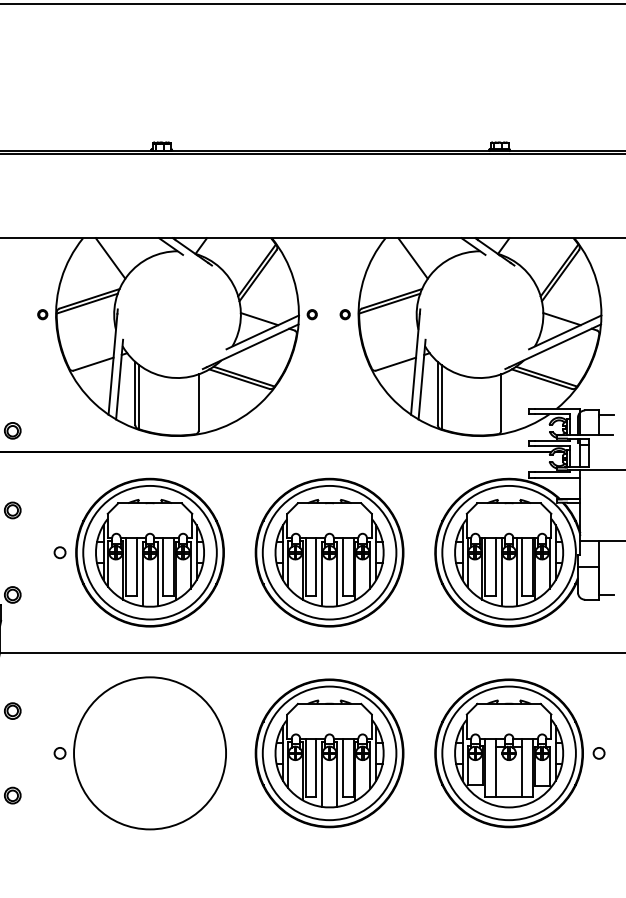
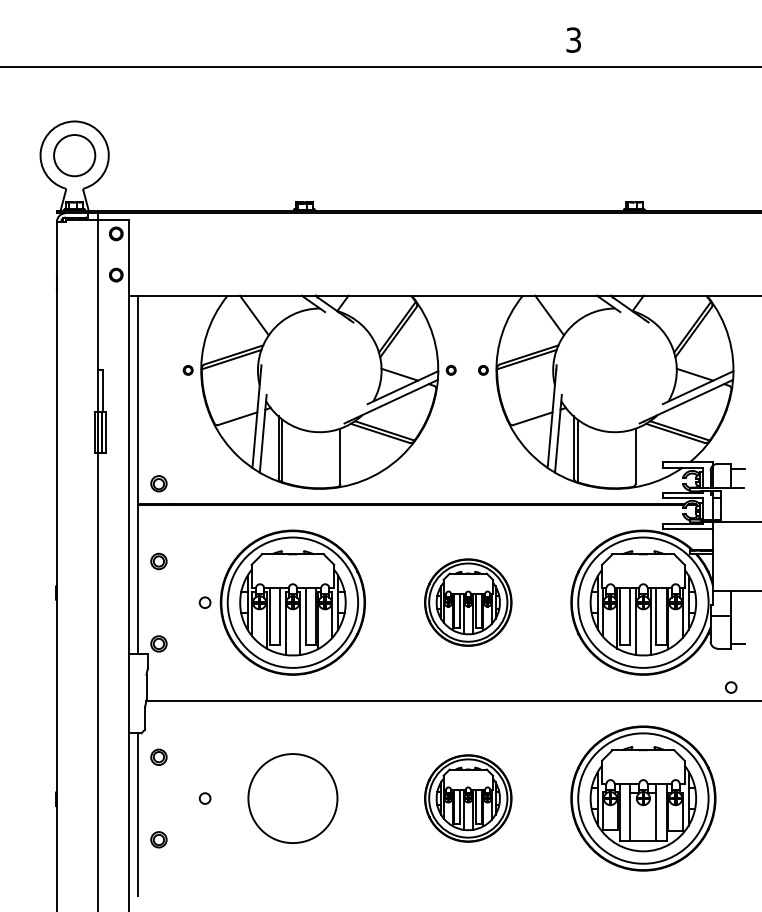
part: (329, 552) -> (468, 602), size x0.6
circle: (149, 753) -> (292, 798), size x0.6
part: (329, 753) -> (468, 798), size x0.6
circle: (599, 753) -> (731, 687), moved

